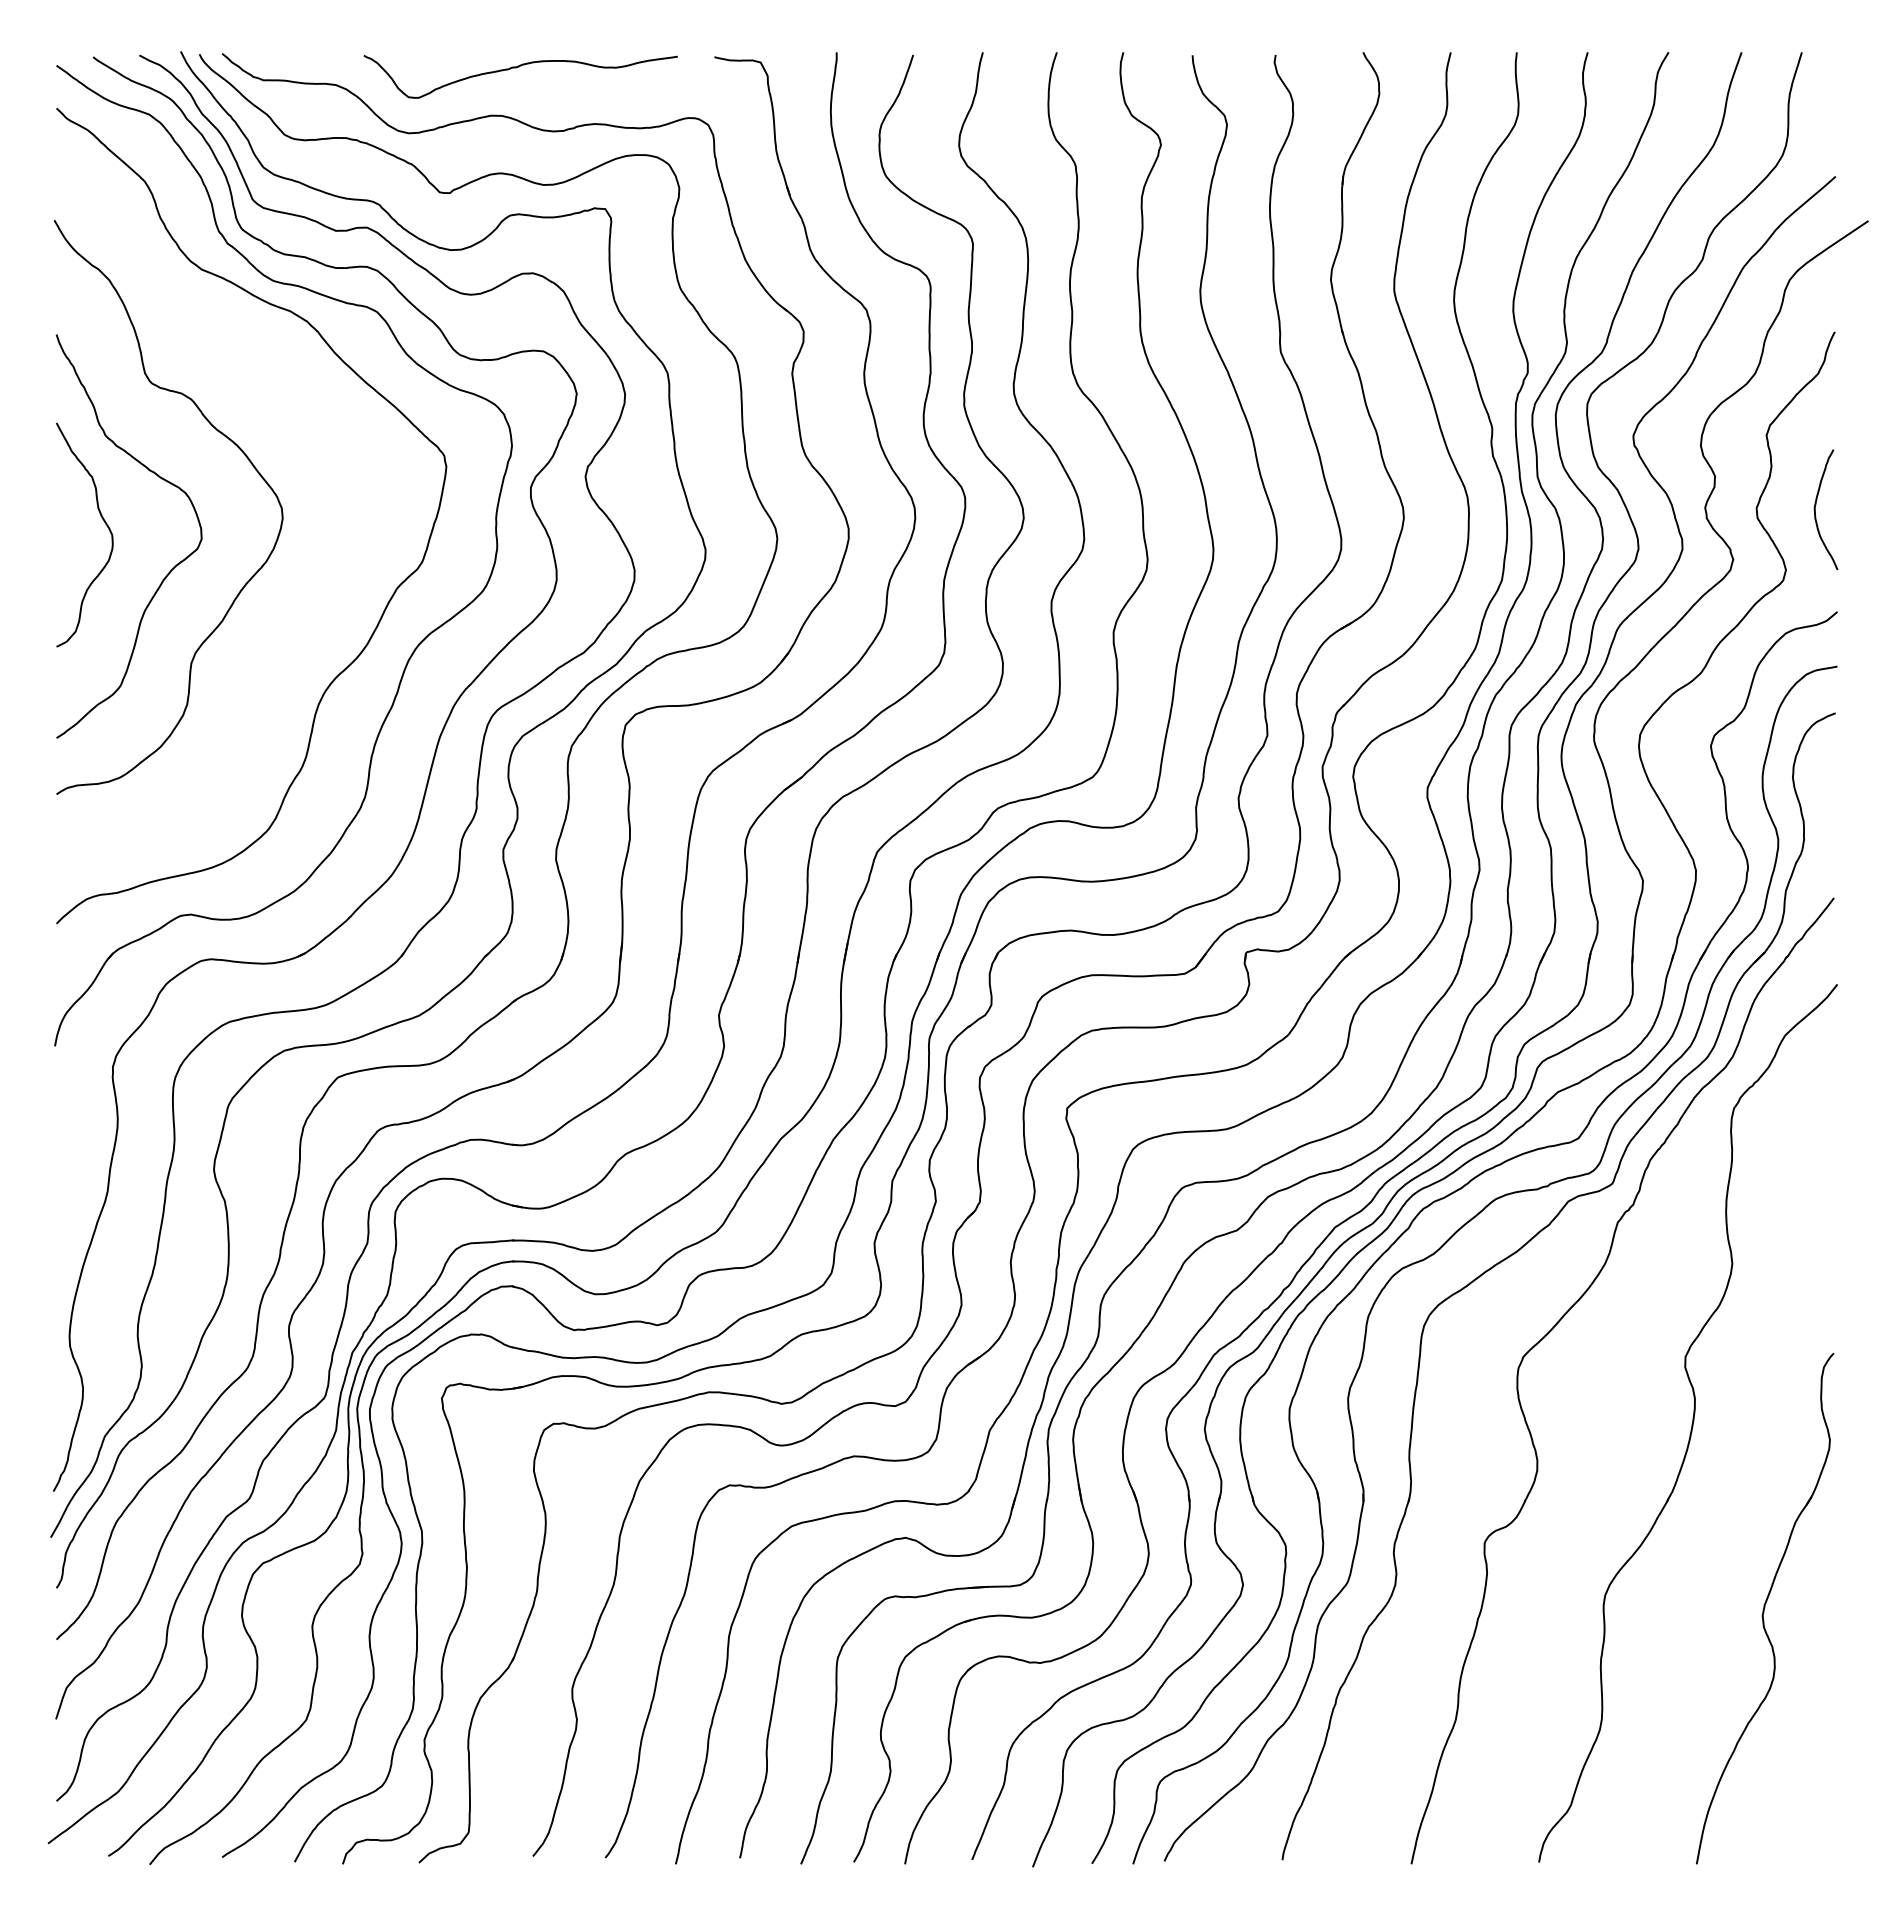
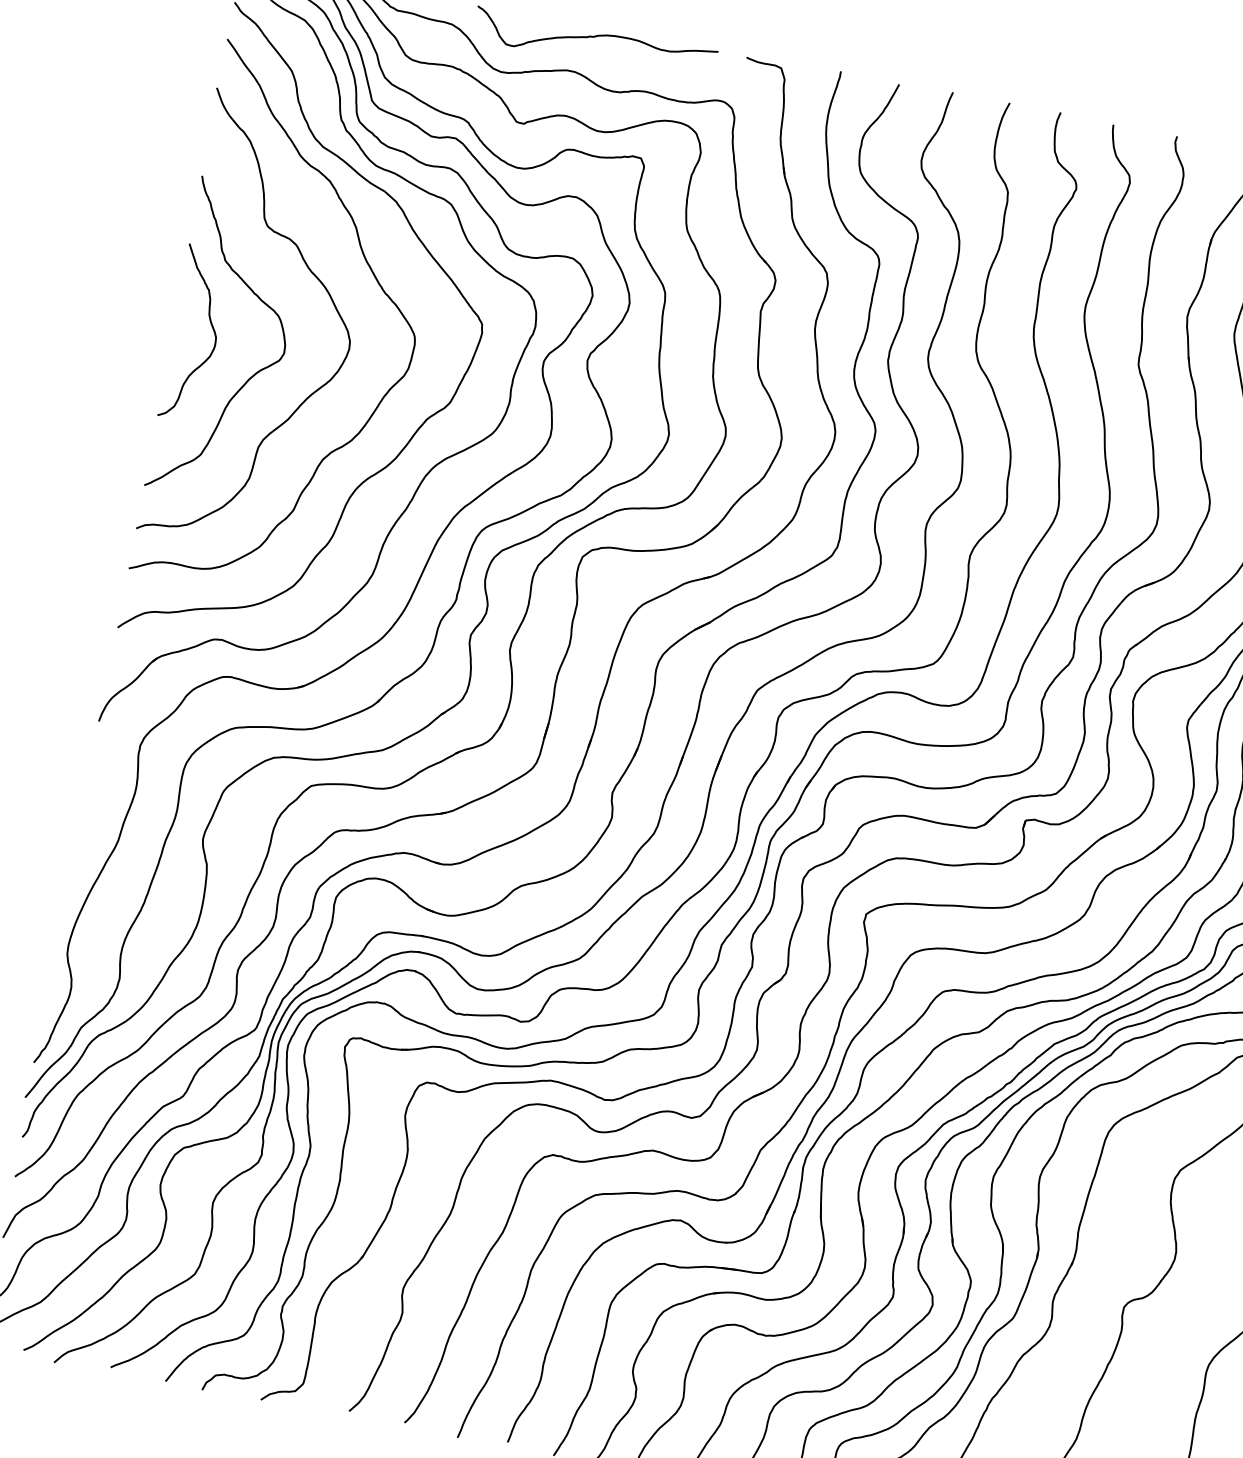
curve: (300, 425) -> (376, 280), added

